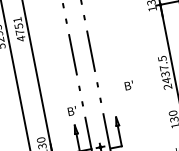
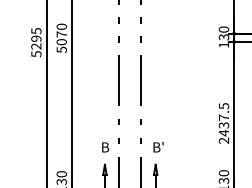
text: (19, 29) -> (61, 38), 4751 -> 5070
text: (129, 84) -> (158, 146), moved
text: (72, 110) -> (105, 146), B' -> B

